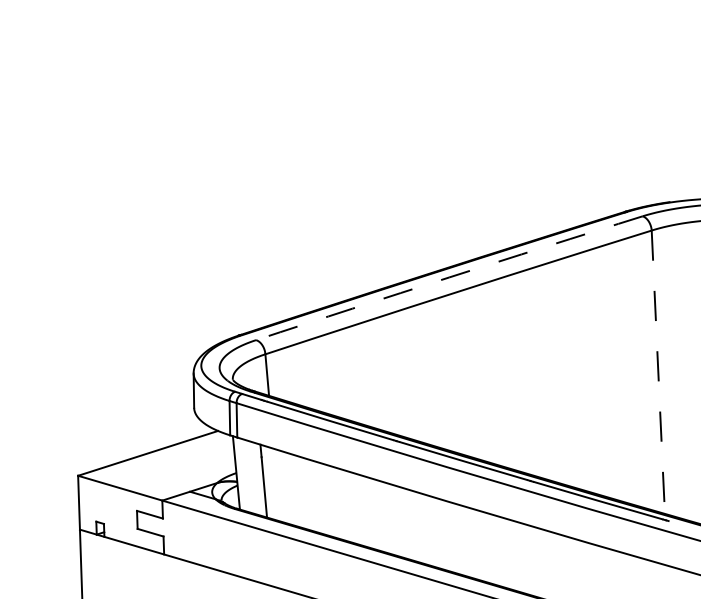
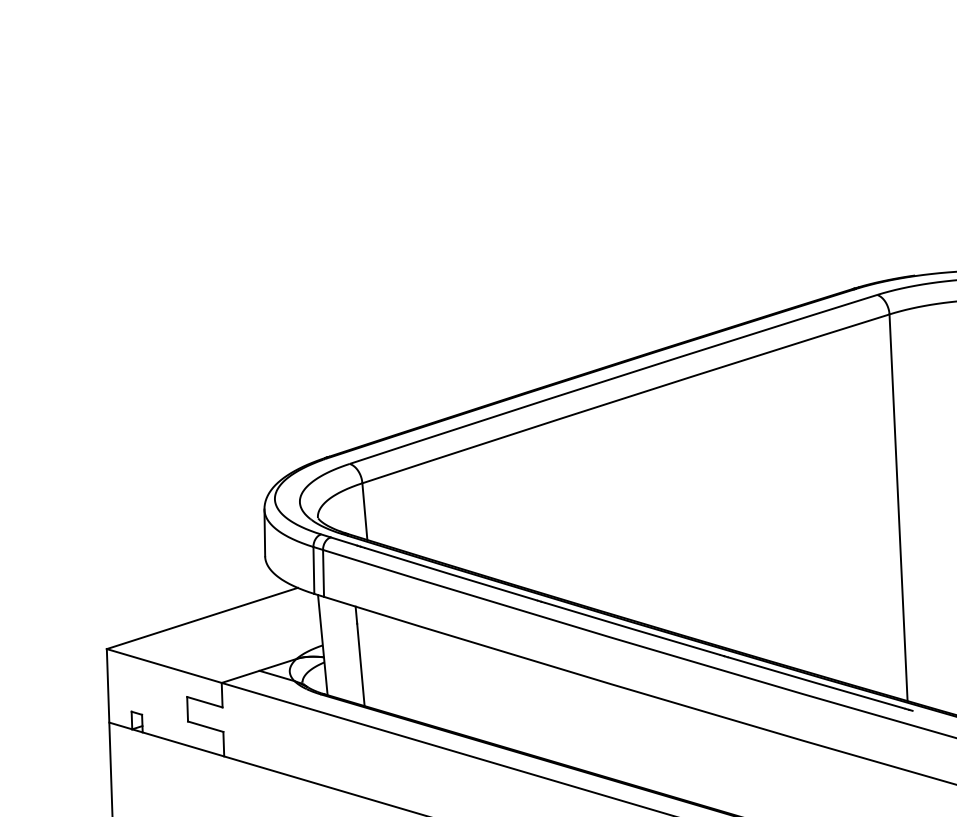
arc: (449, 277) -> (613, 378), dashed -> solid
line: (658, 372) -> (898, 508), dashed -> solid

